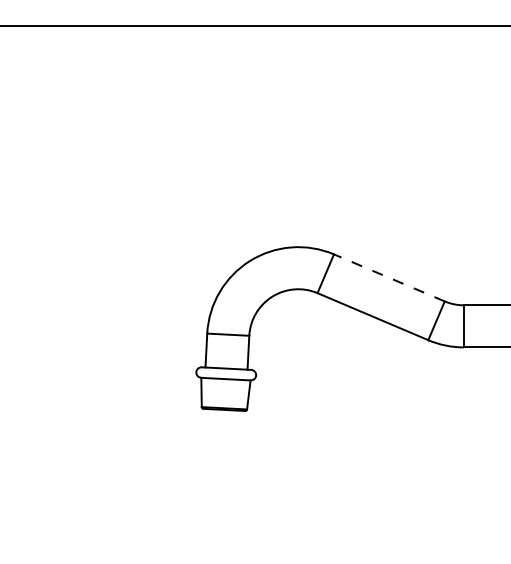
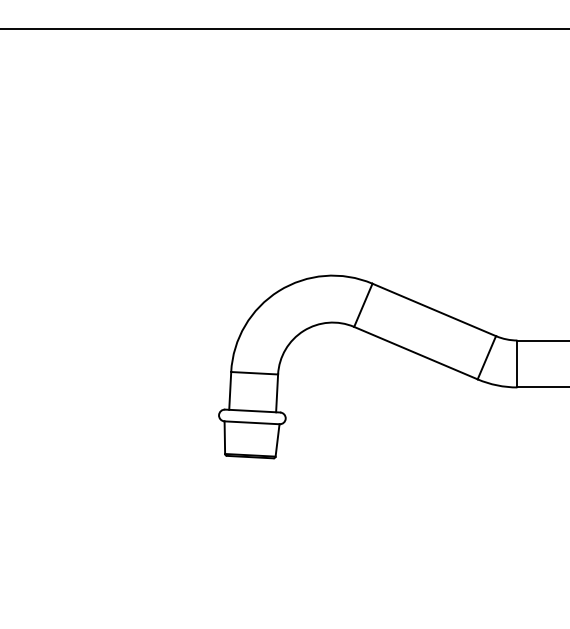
line: (388, 277) -> (433, 309), dashed -> solid

